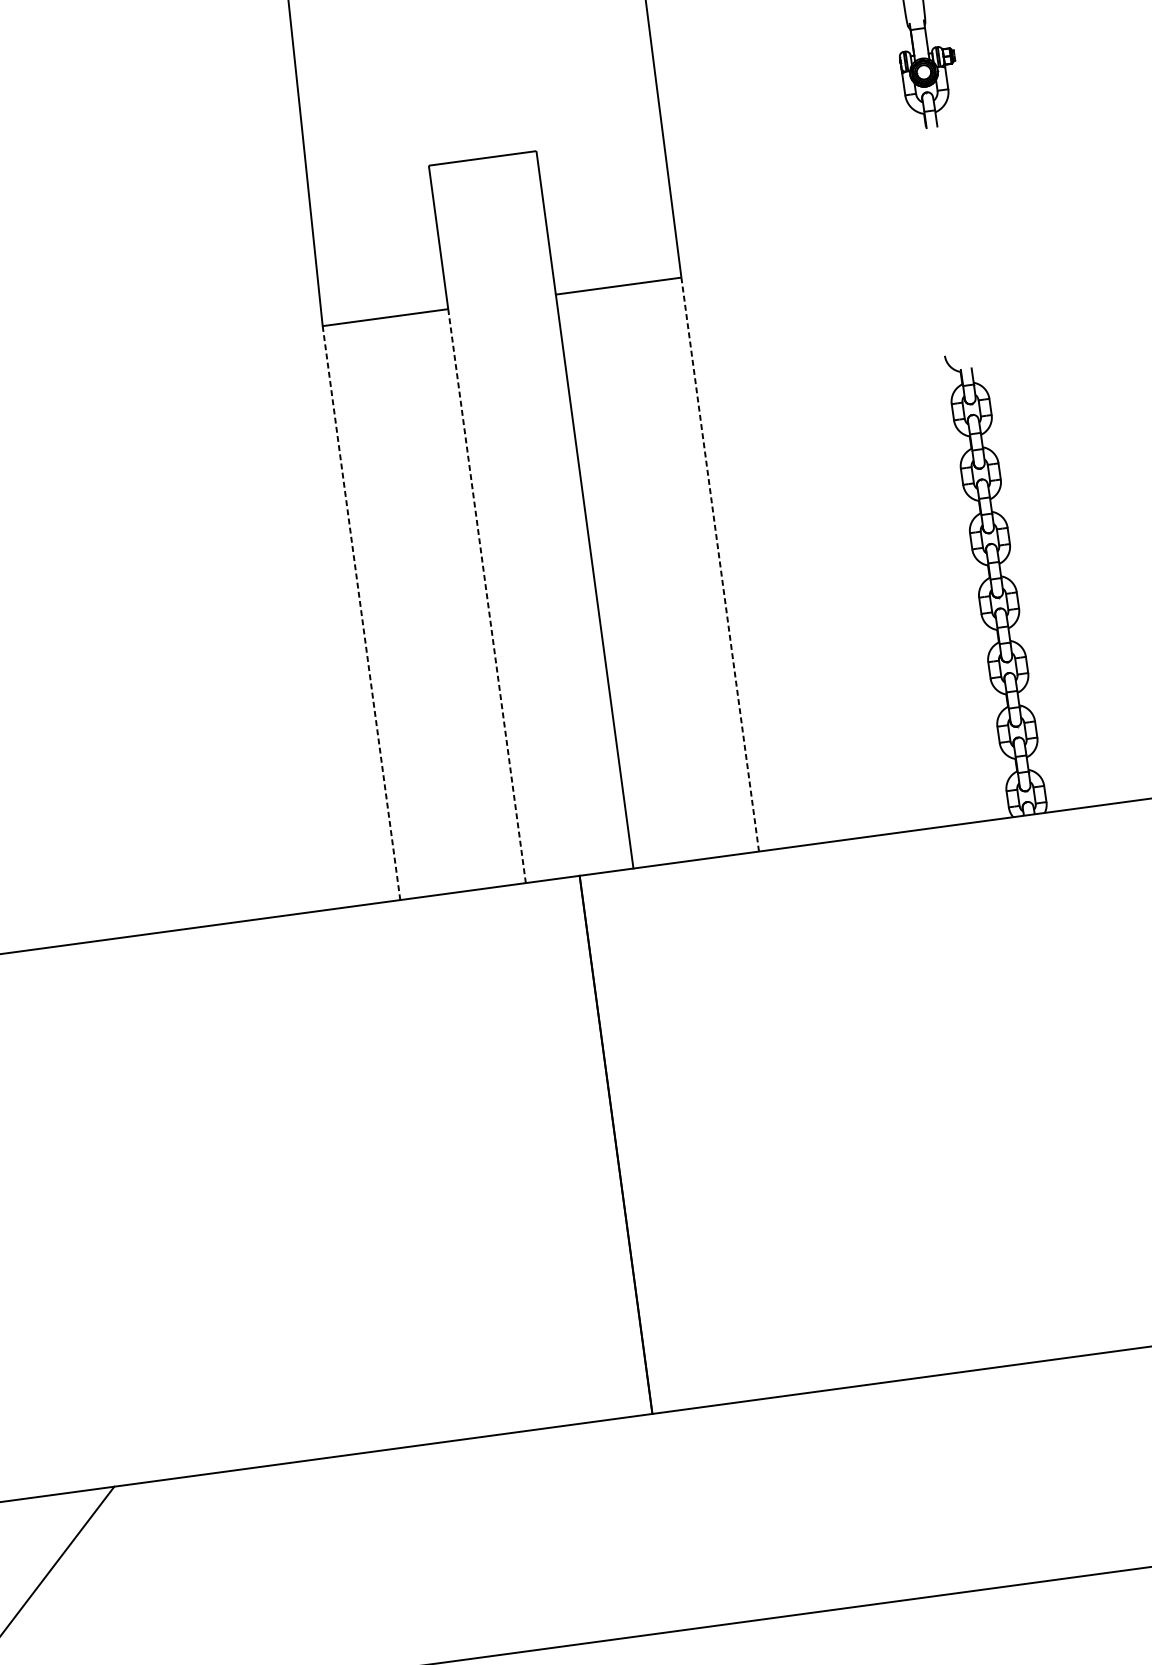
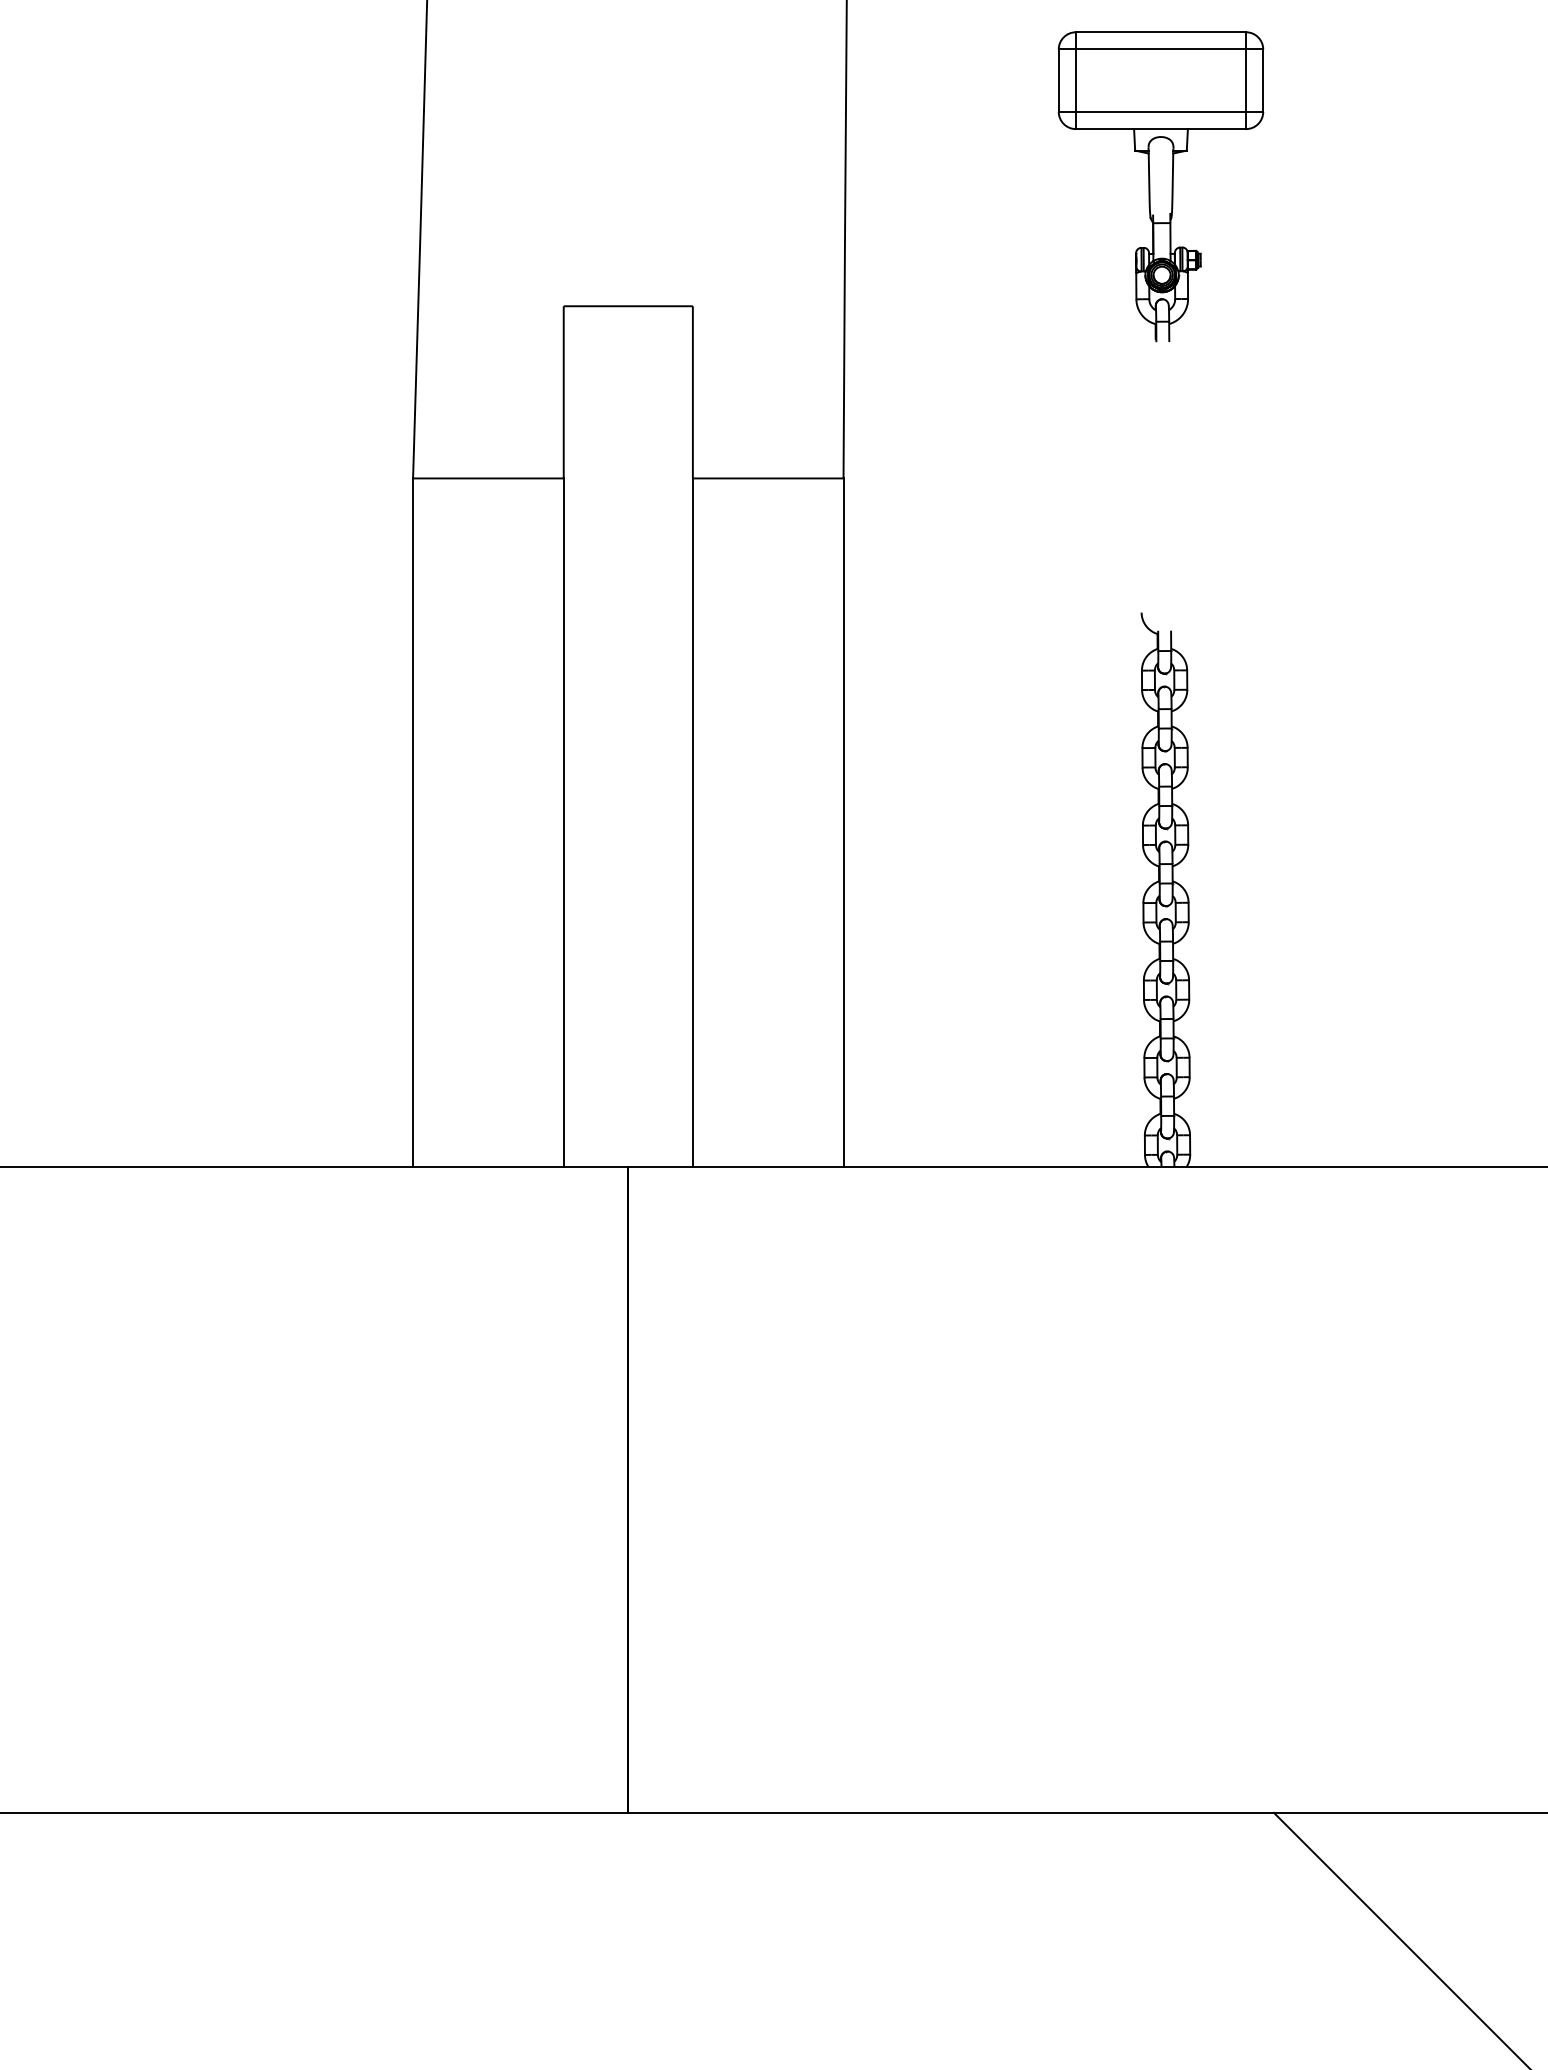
line: (720, 564) -> (843, 822), dashed -> solid
line: (486, 596) -> (563, 823), dashed -> solid
line: (361, 613) -> (413, 823), dashed -> solid

